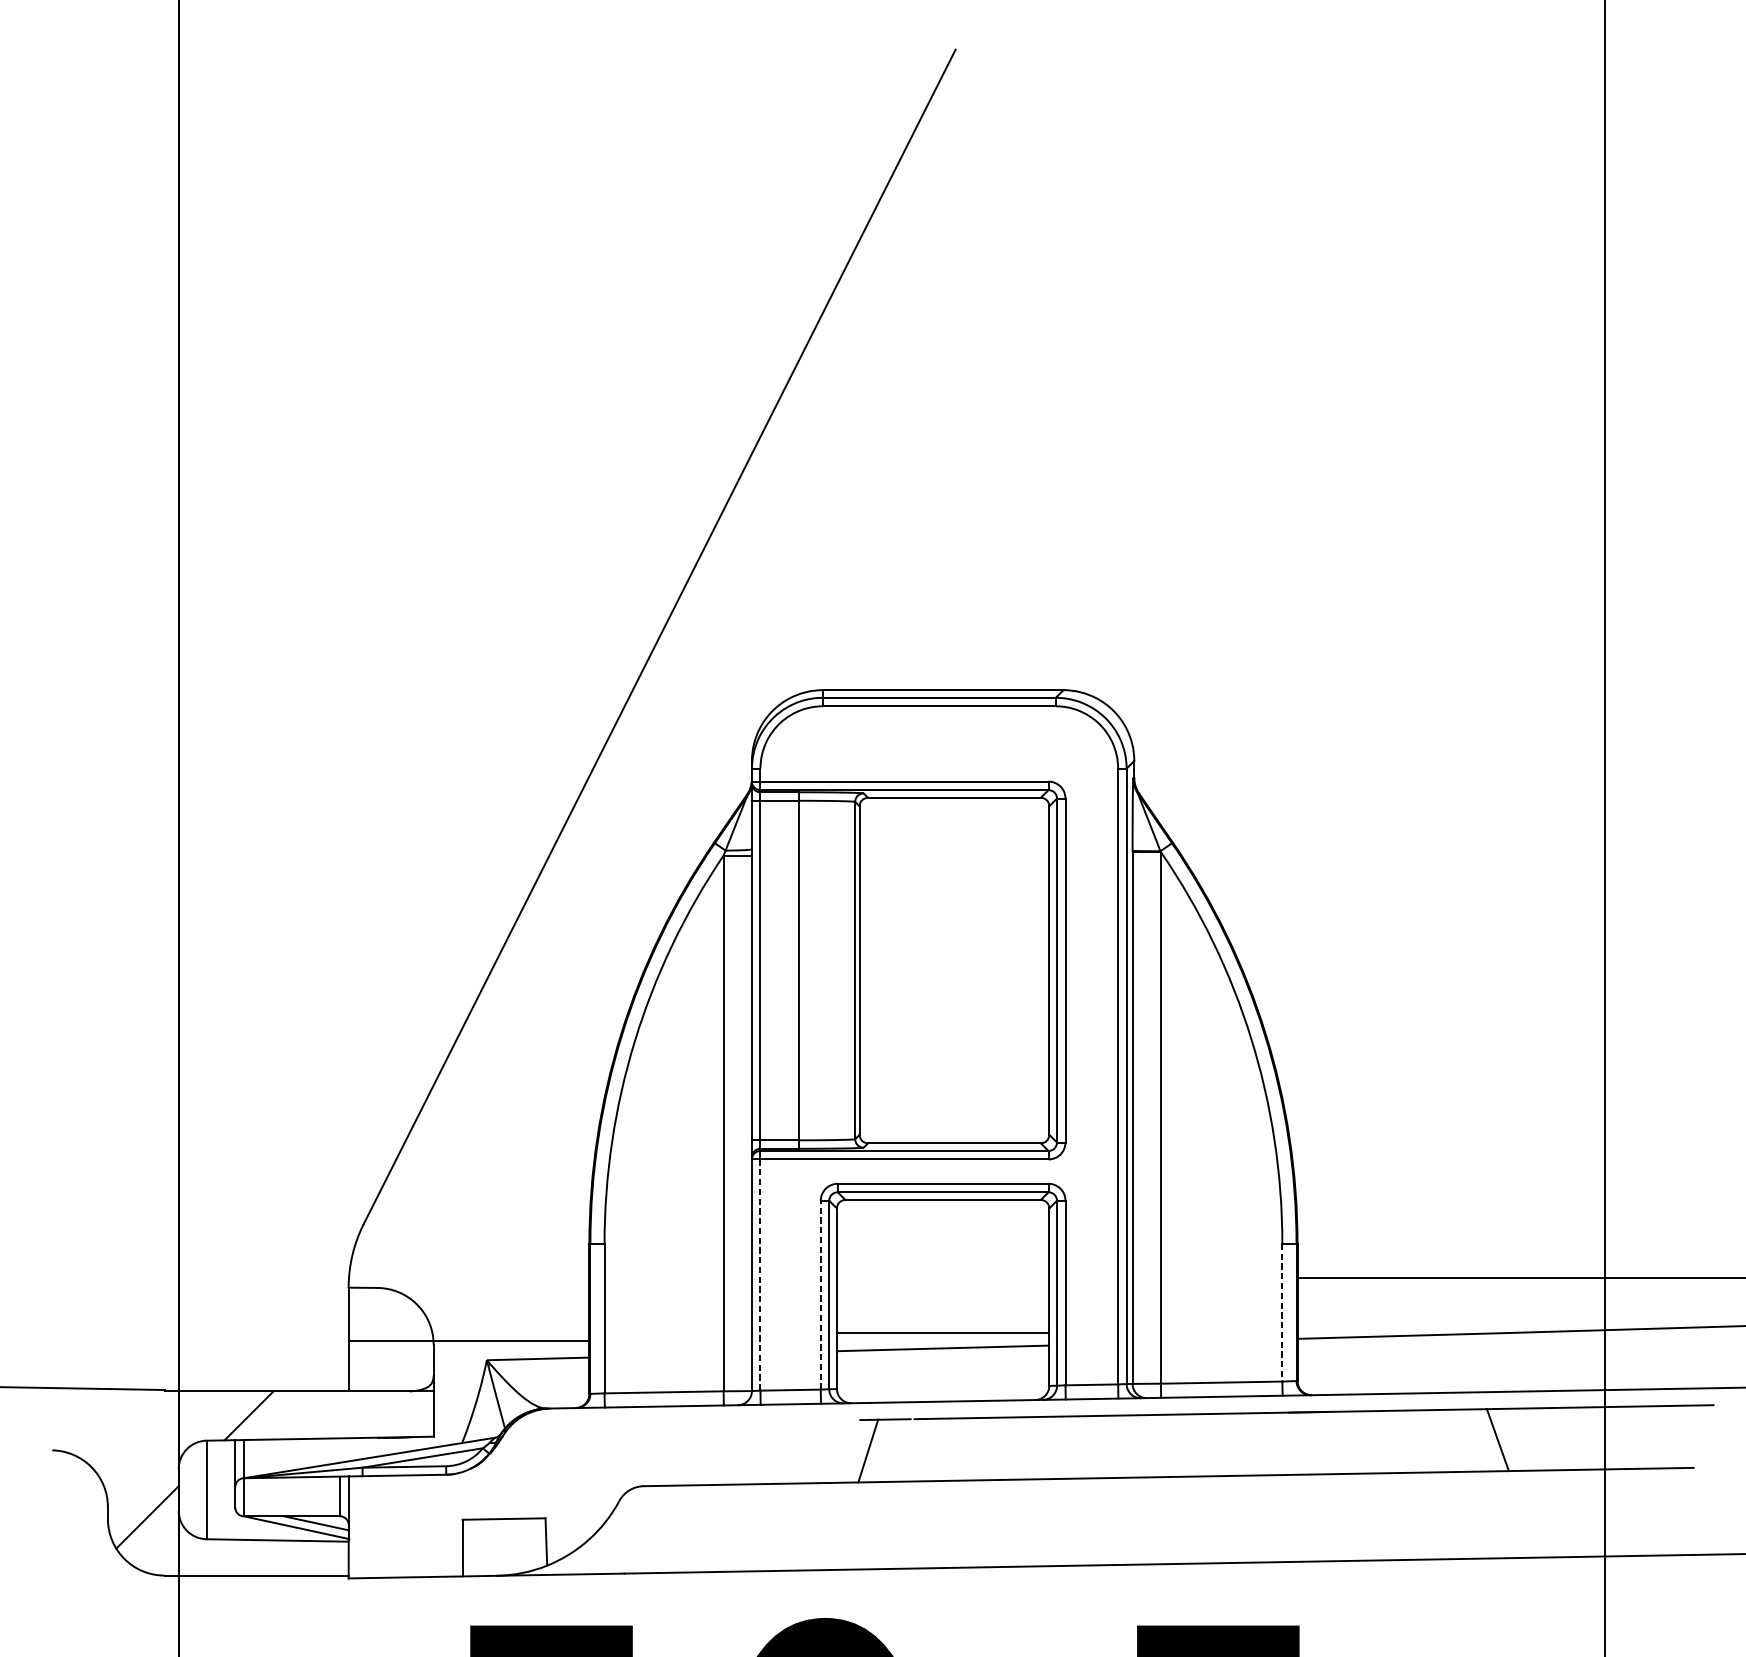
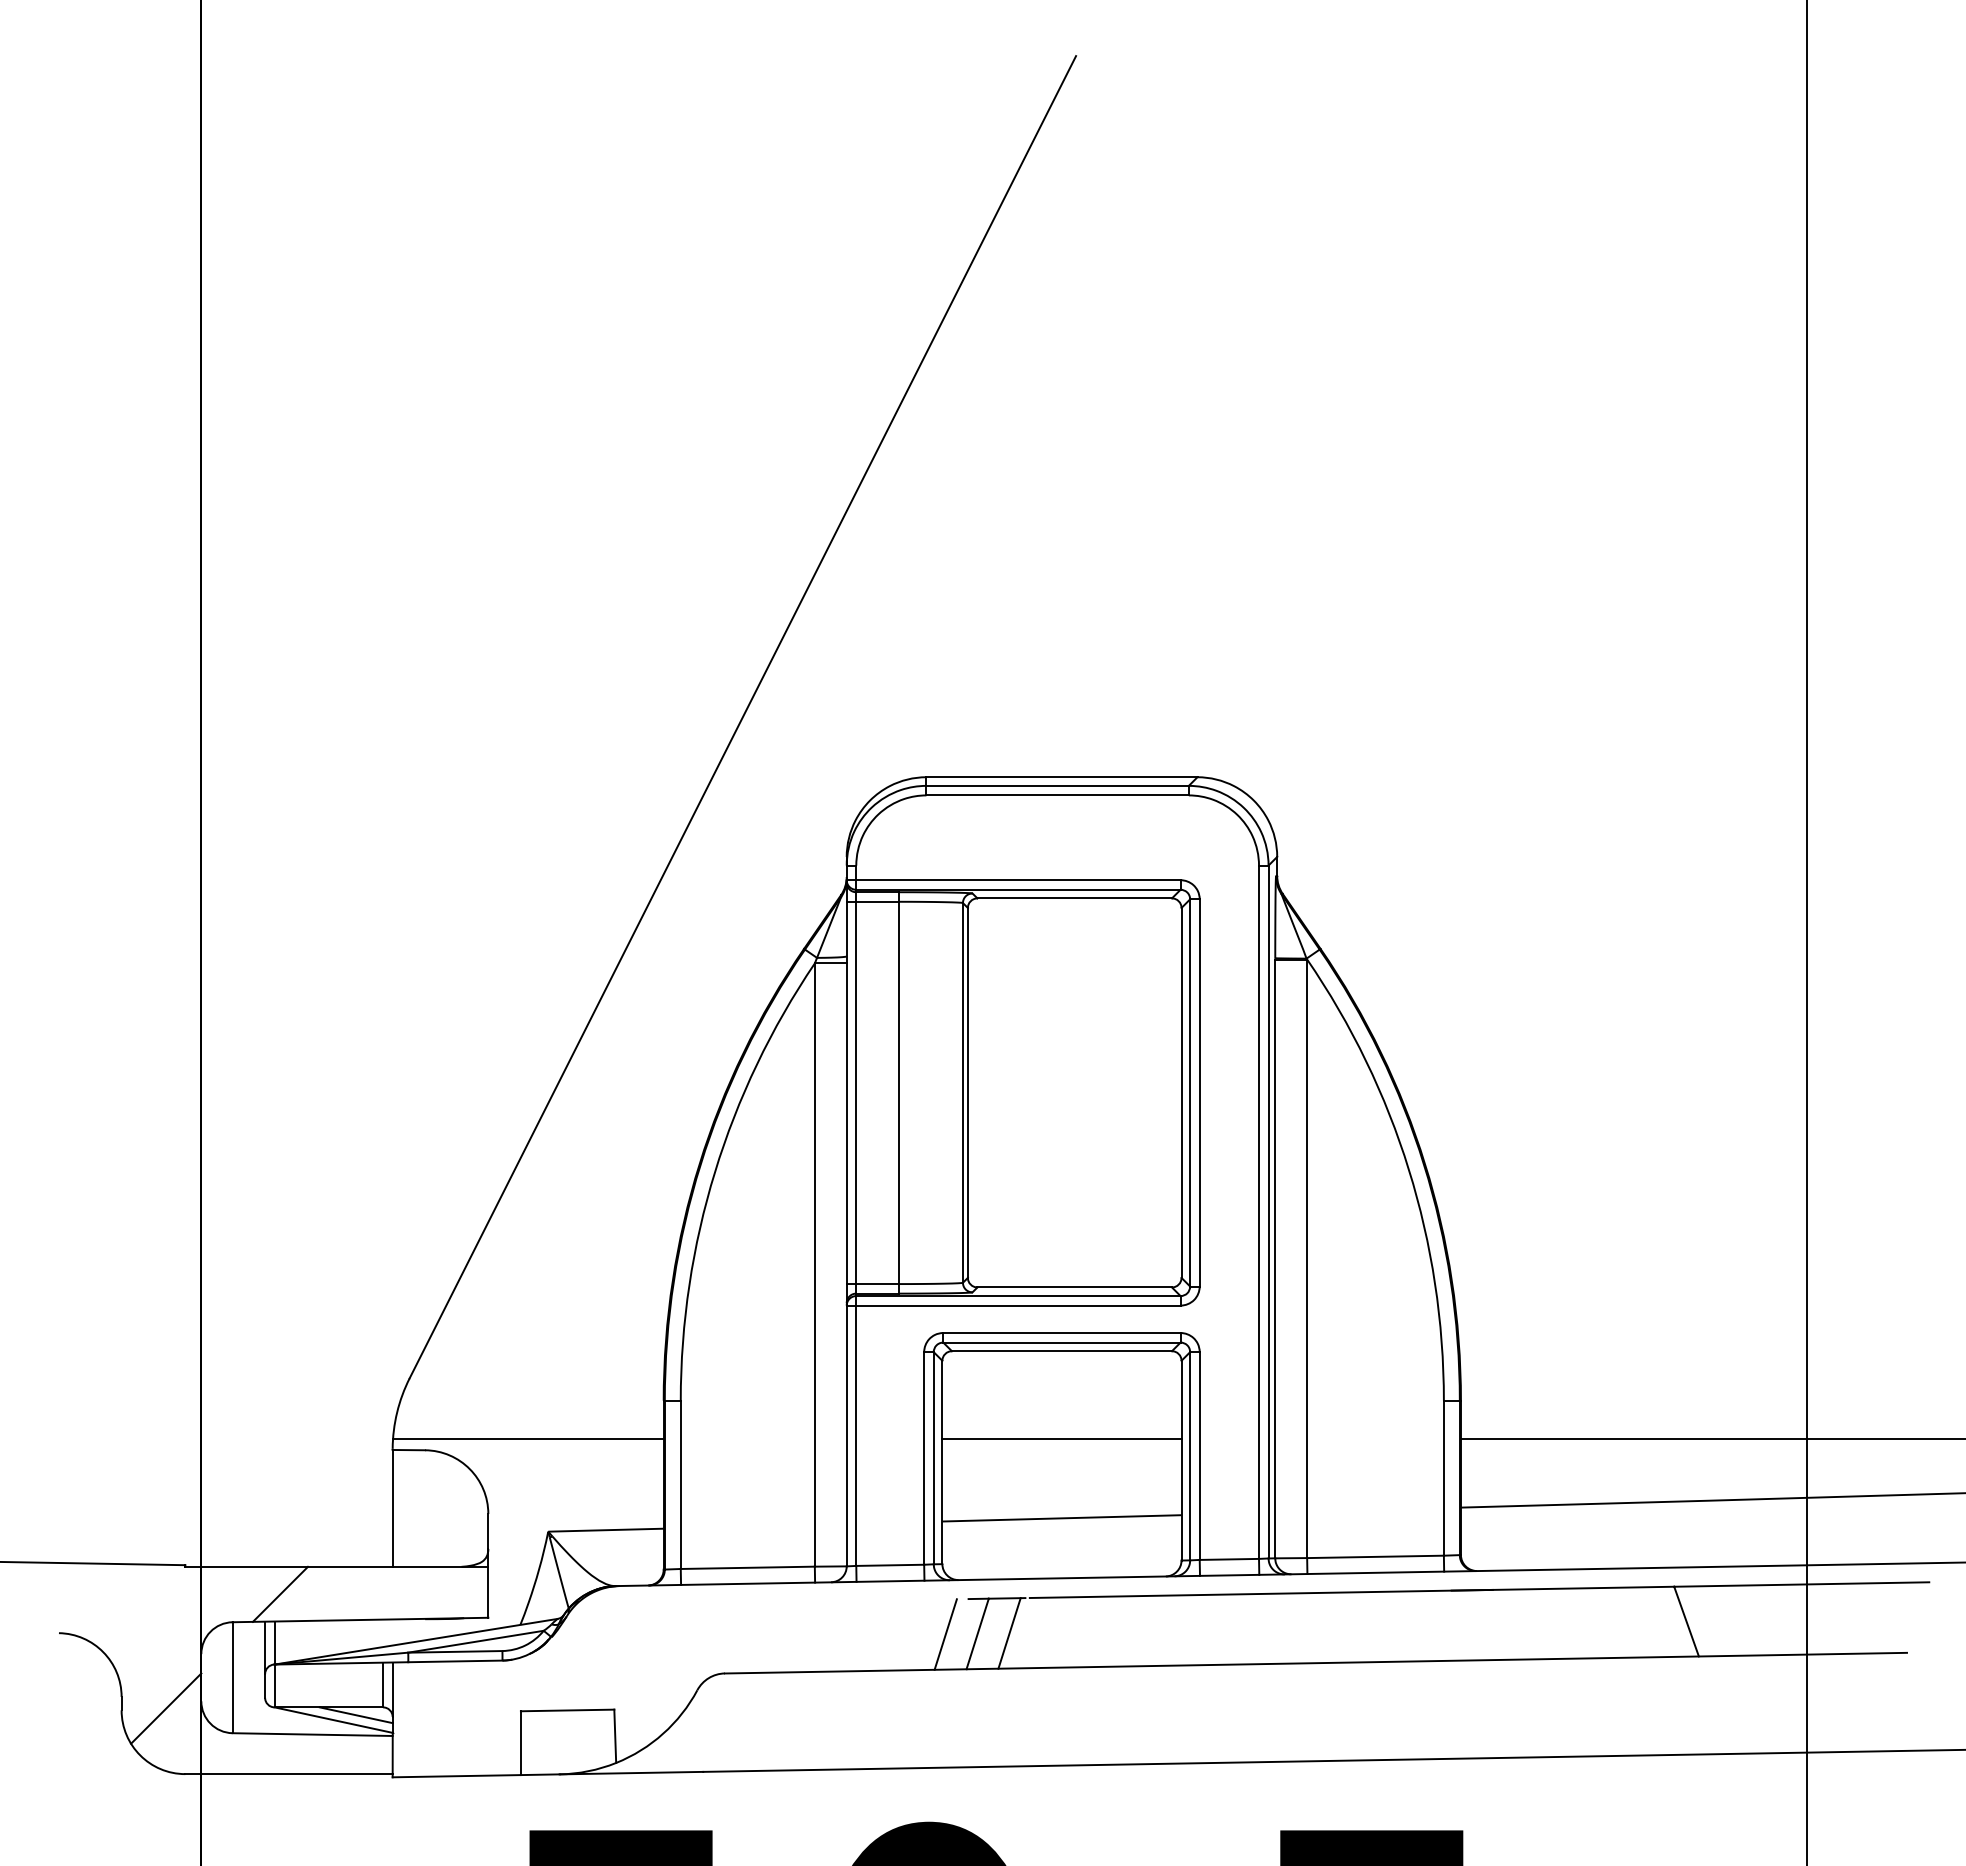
line: (760, 1275) -> (856, 1436), dashed -> solid
line: (821, 1294) -> (924, 1457), dashed -> solid
line: (1282, 1313) -> (1443, 1478), dashed -> solid
line: (942, 1333) -> (1061, 1439), moved
line: (469, 1341) -> (528, 1439), moved
line: (896, 1450) -> (1009, 1633), added
line: (839, 1451) -> (945, 1634), added

